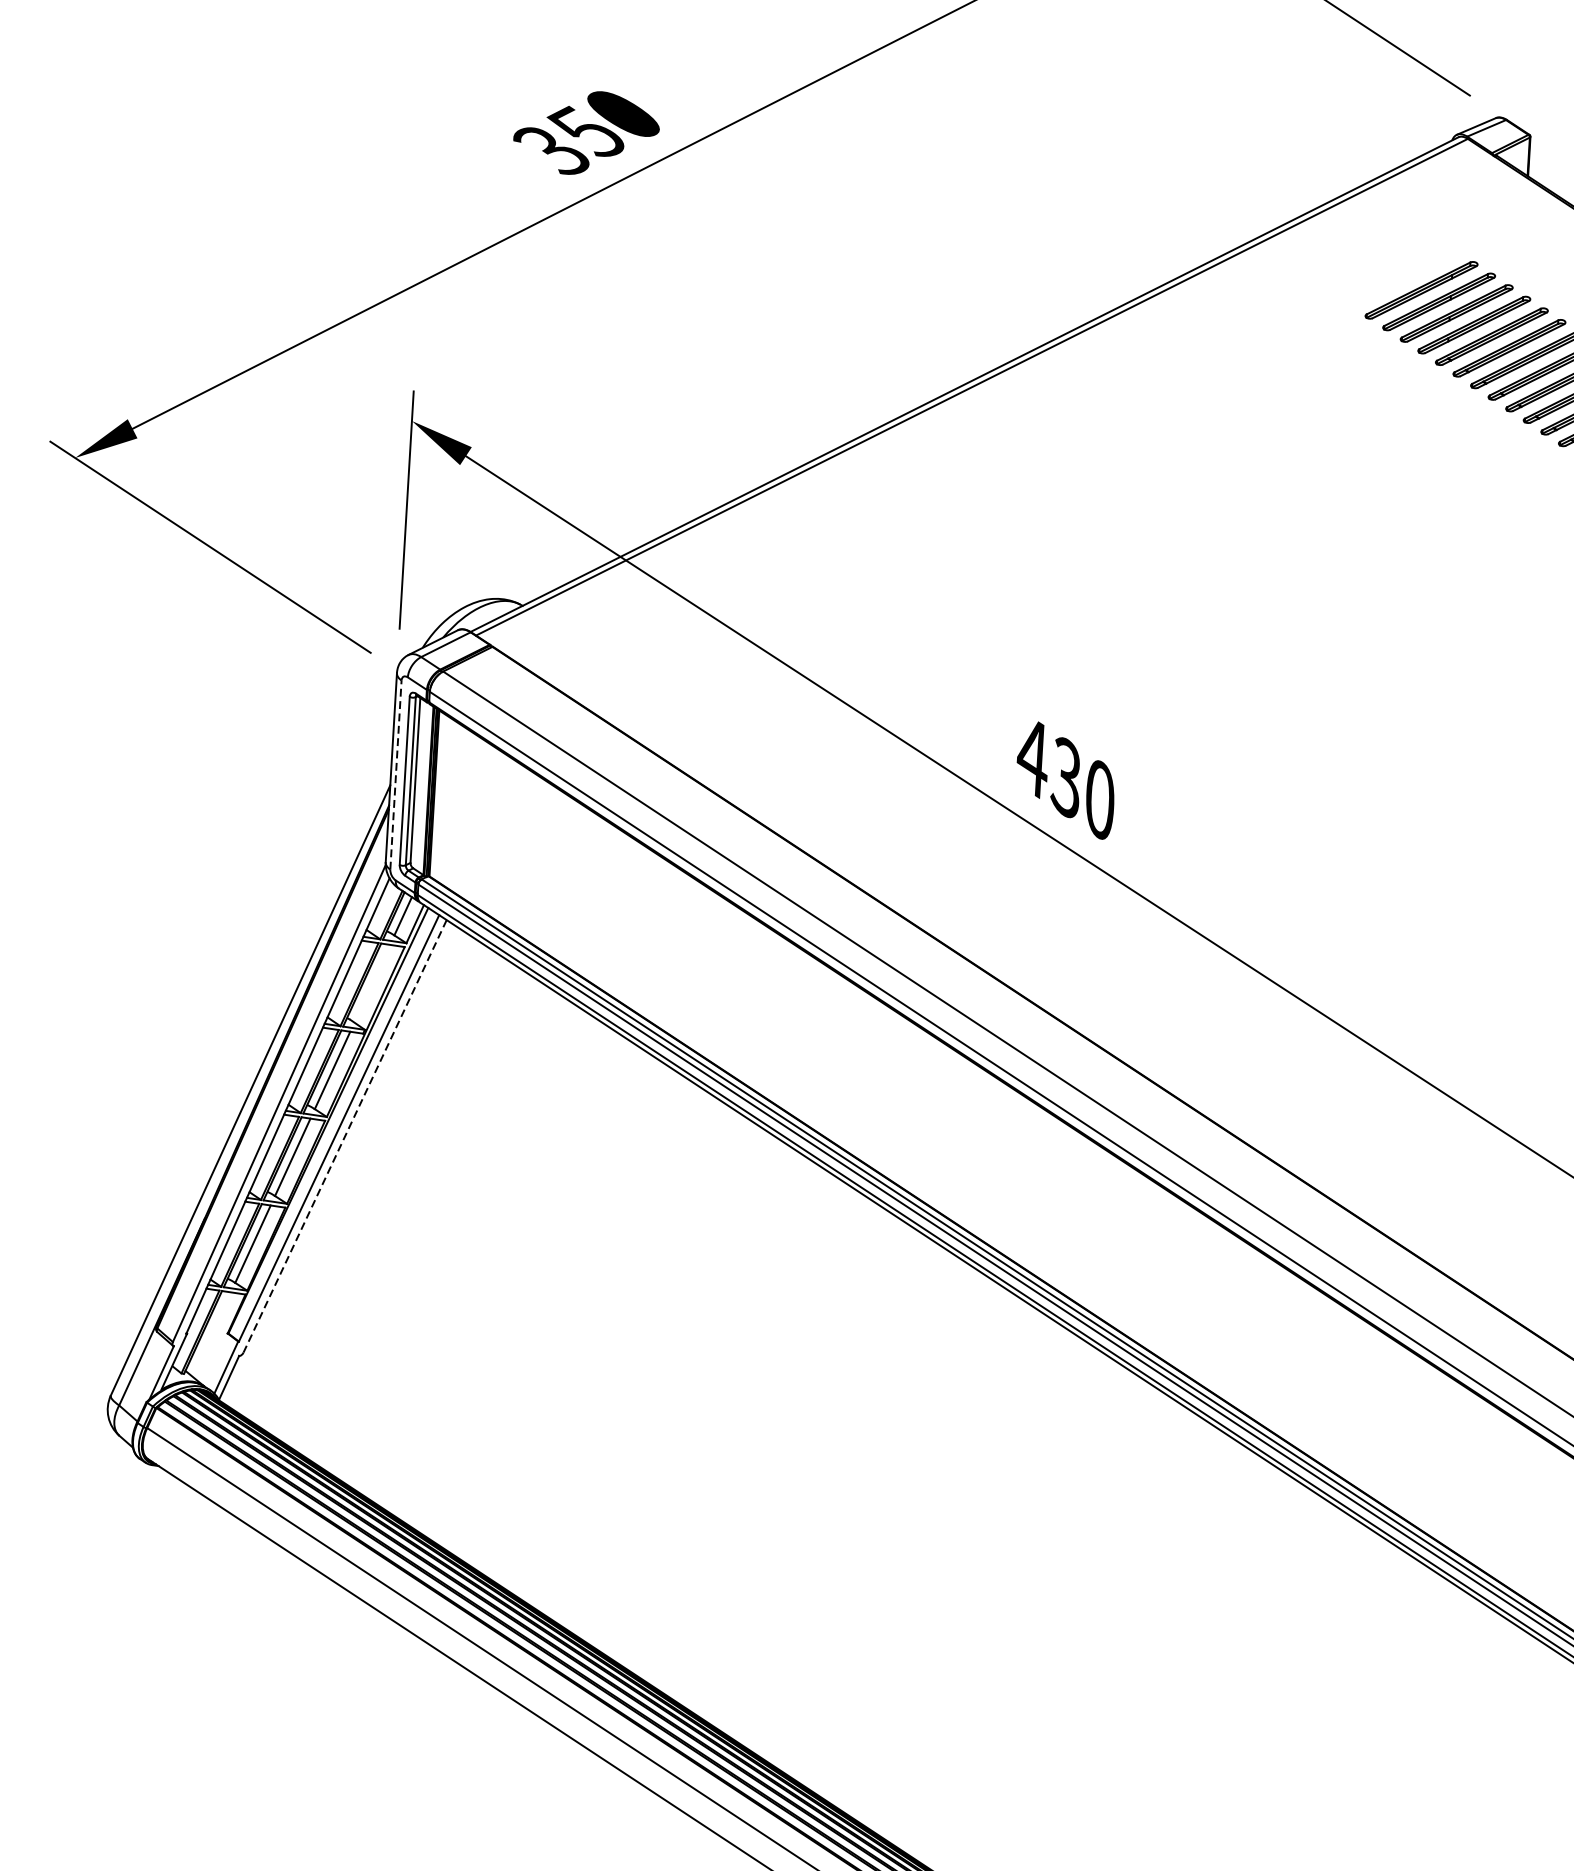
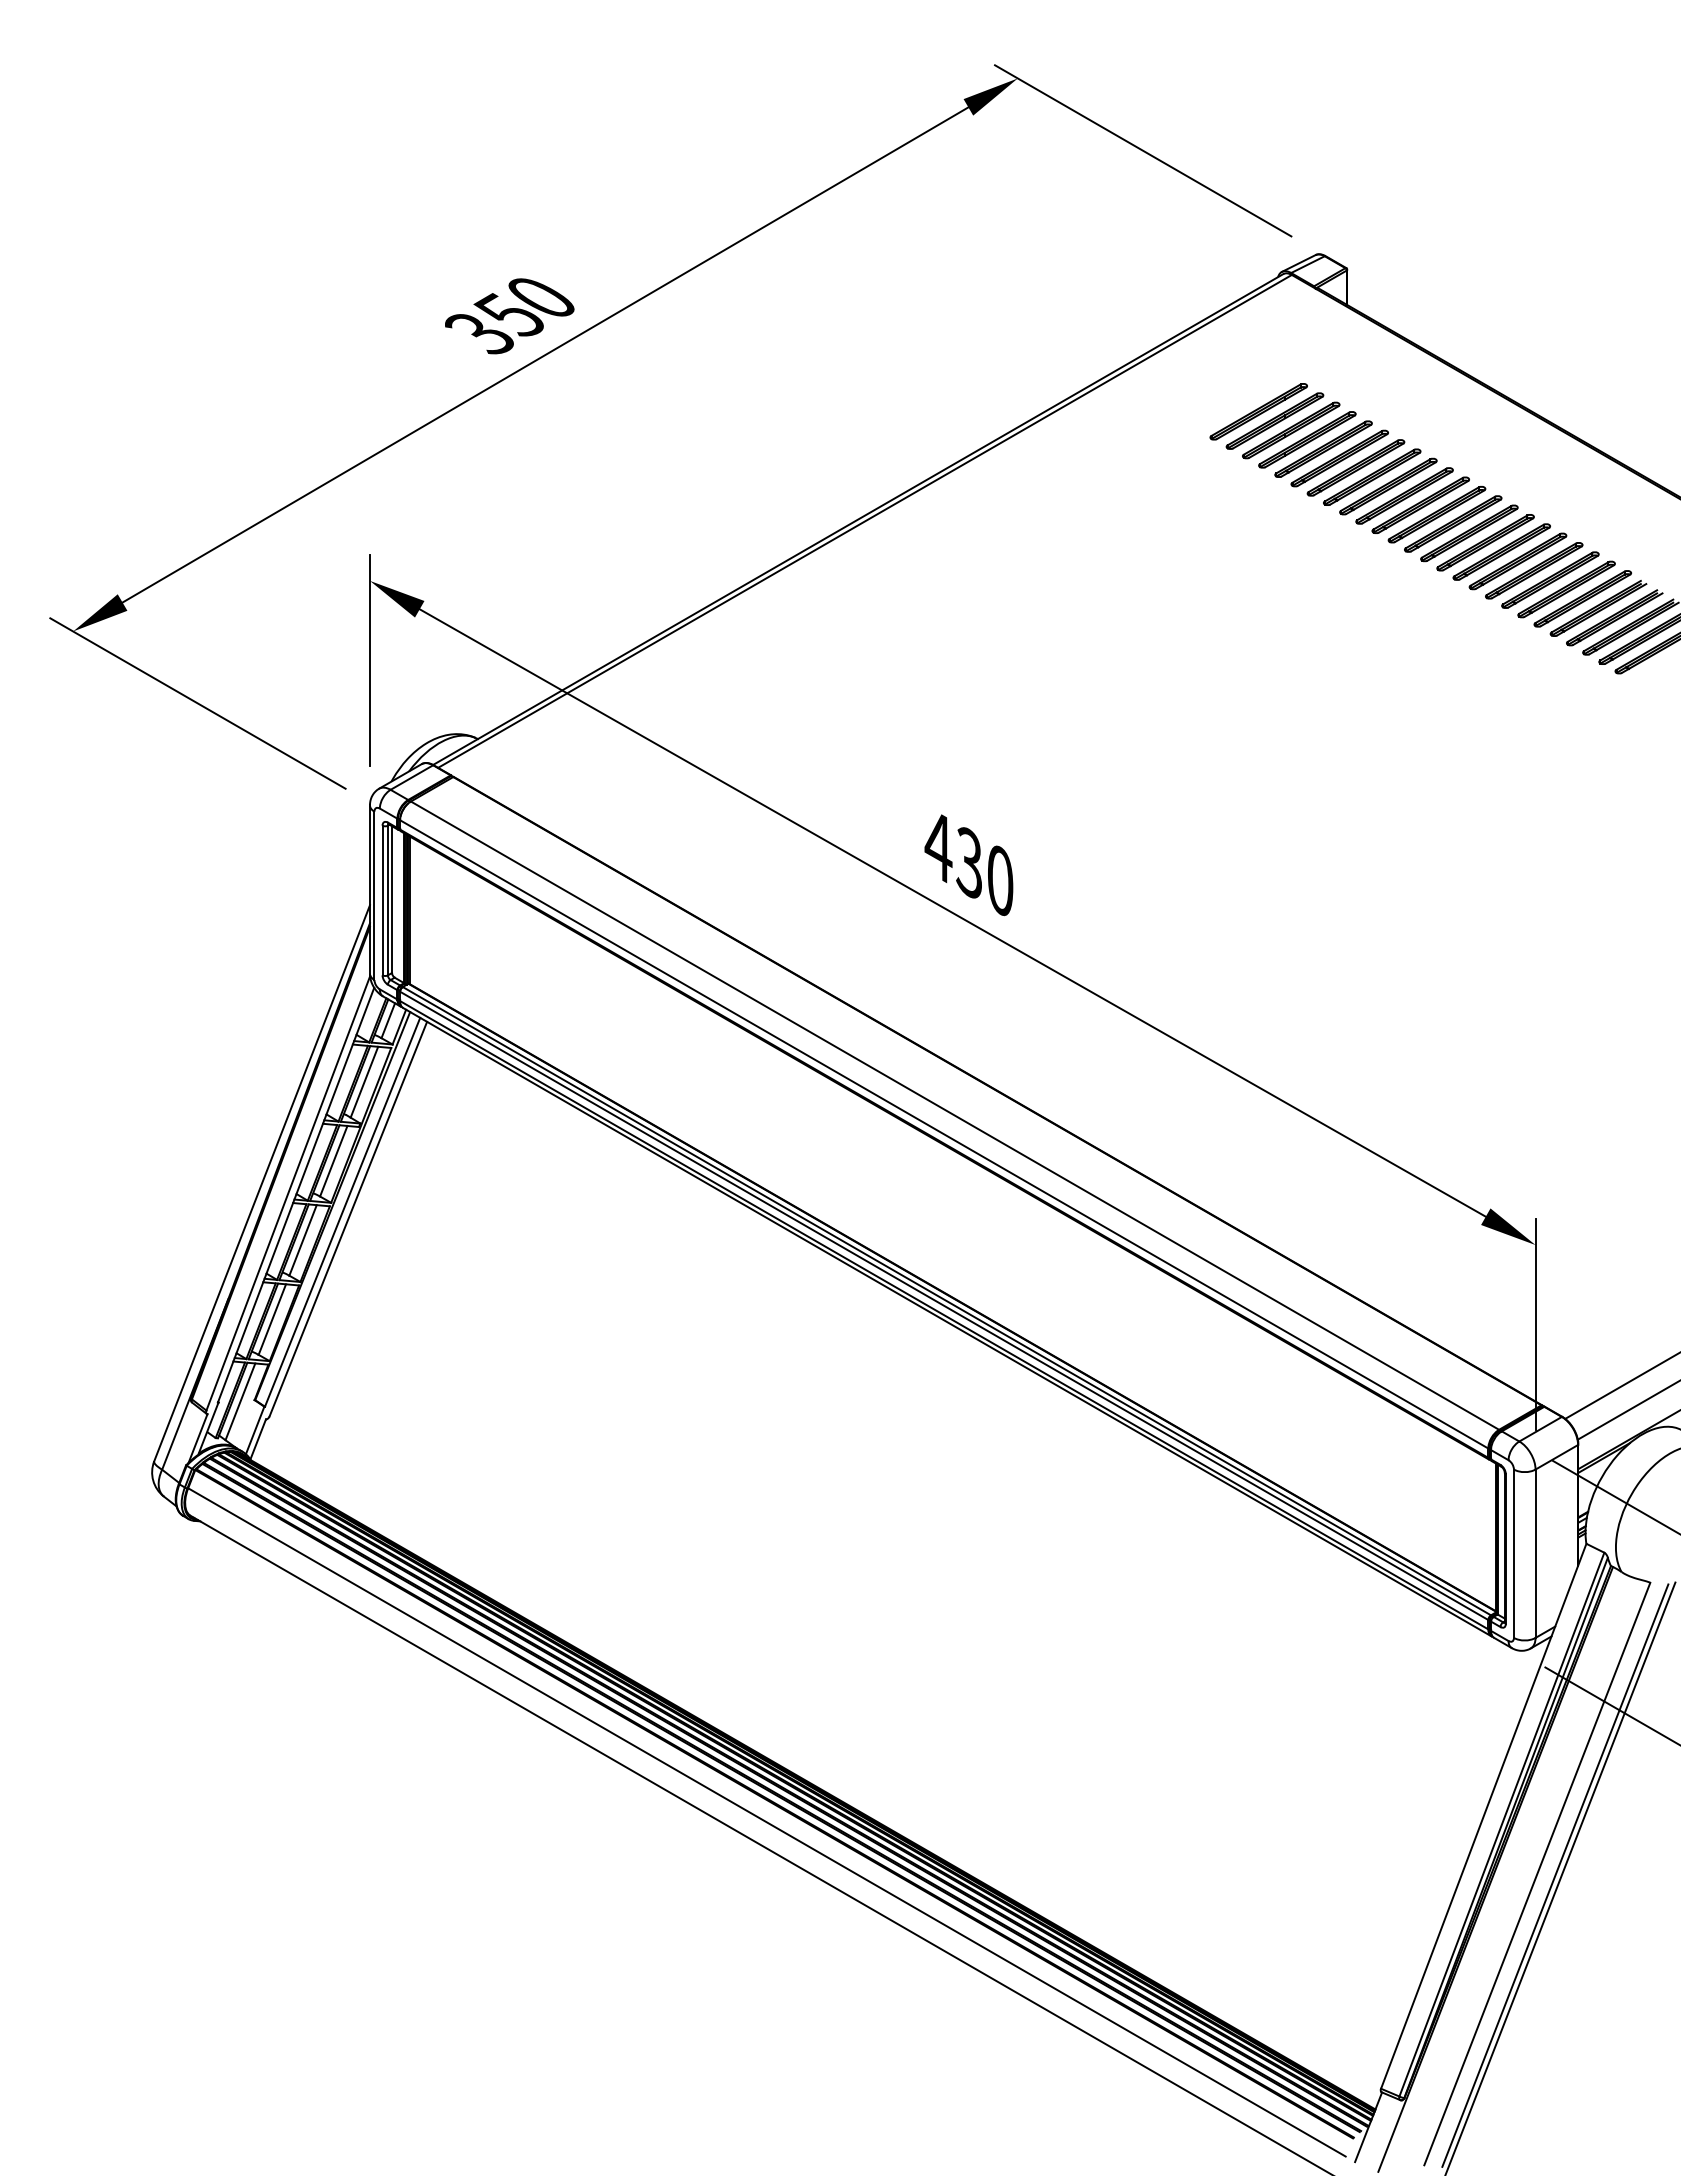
line: (396, 774) -> (374, 895), dashed -> solid
line: (372, 982) -> (364, 1081), added
line: (345, 1136) -> (348, 1219), dashed -> solid
line: (211, 1334) -> (240, 1401), added

